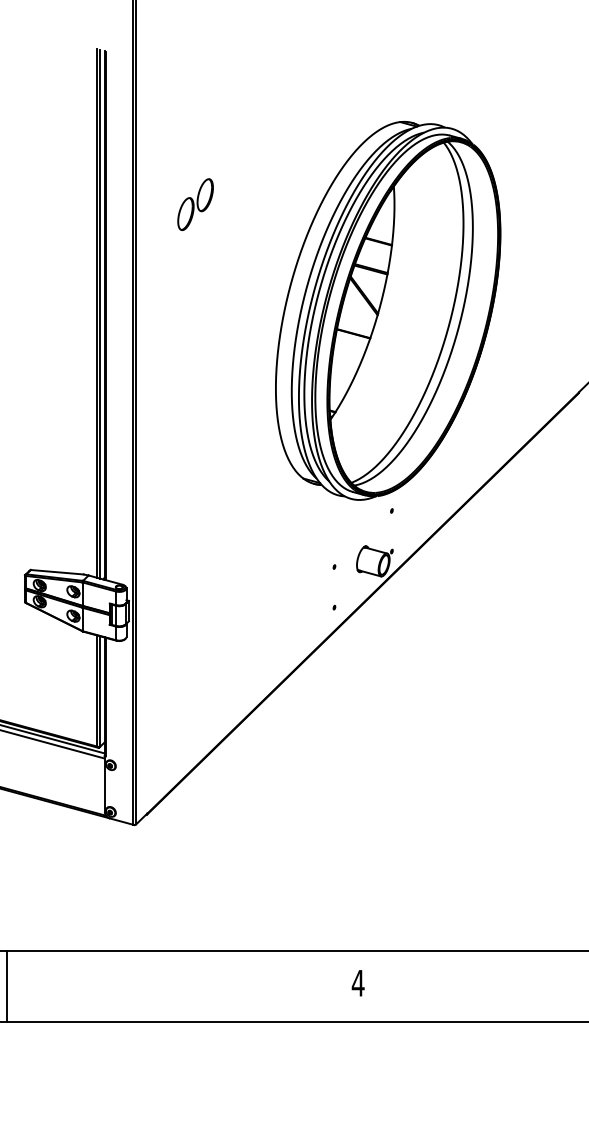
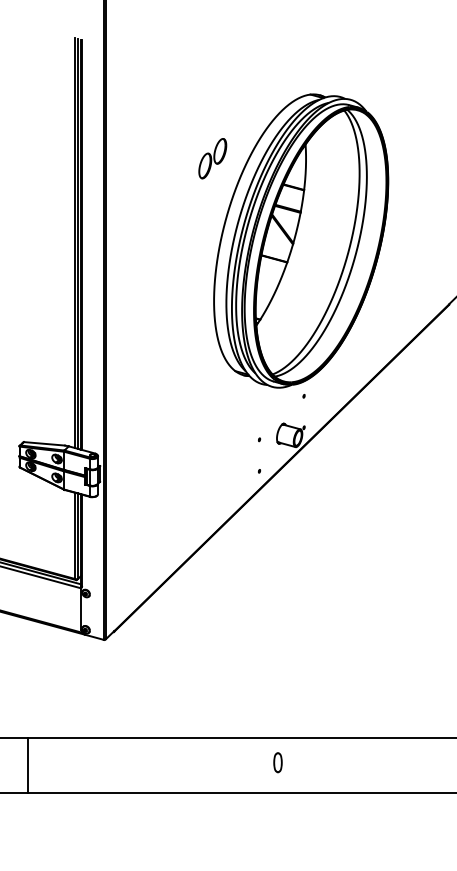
part: (195, 204) -> (212, 158), moved
text: (357, 983) -> (277, 762), 4 -> 0
line: (7, 985) -> (27, 764), moved

